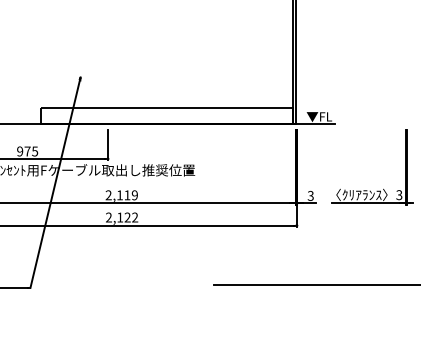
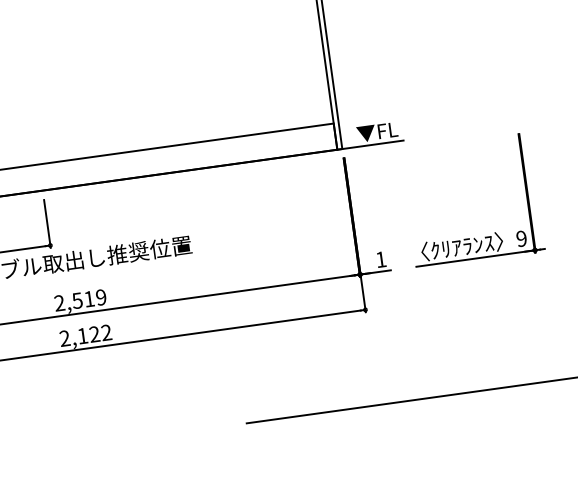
text: (399, 194) -> (521, 237), 3 -> 9
text: (119, 195) -> (76, 301), 2,119 -> 2,519
text: (310, 195) -> (380, 258), 3 -> 1

